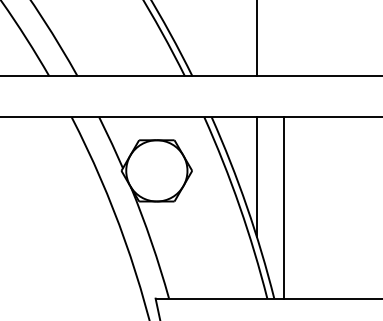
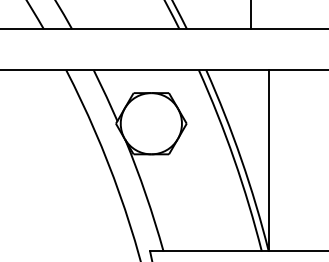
line: (256, 177) -> (251, 130), removed
line: (284, 207) -> (269, 160), moved

